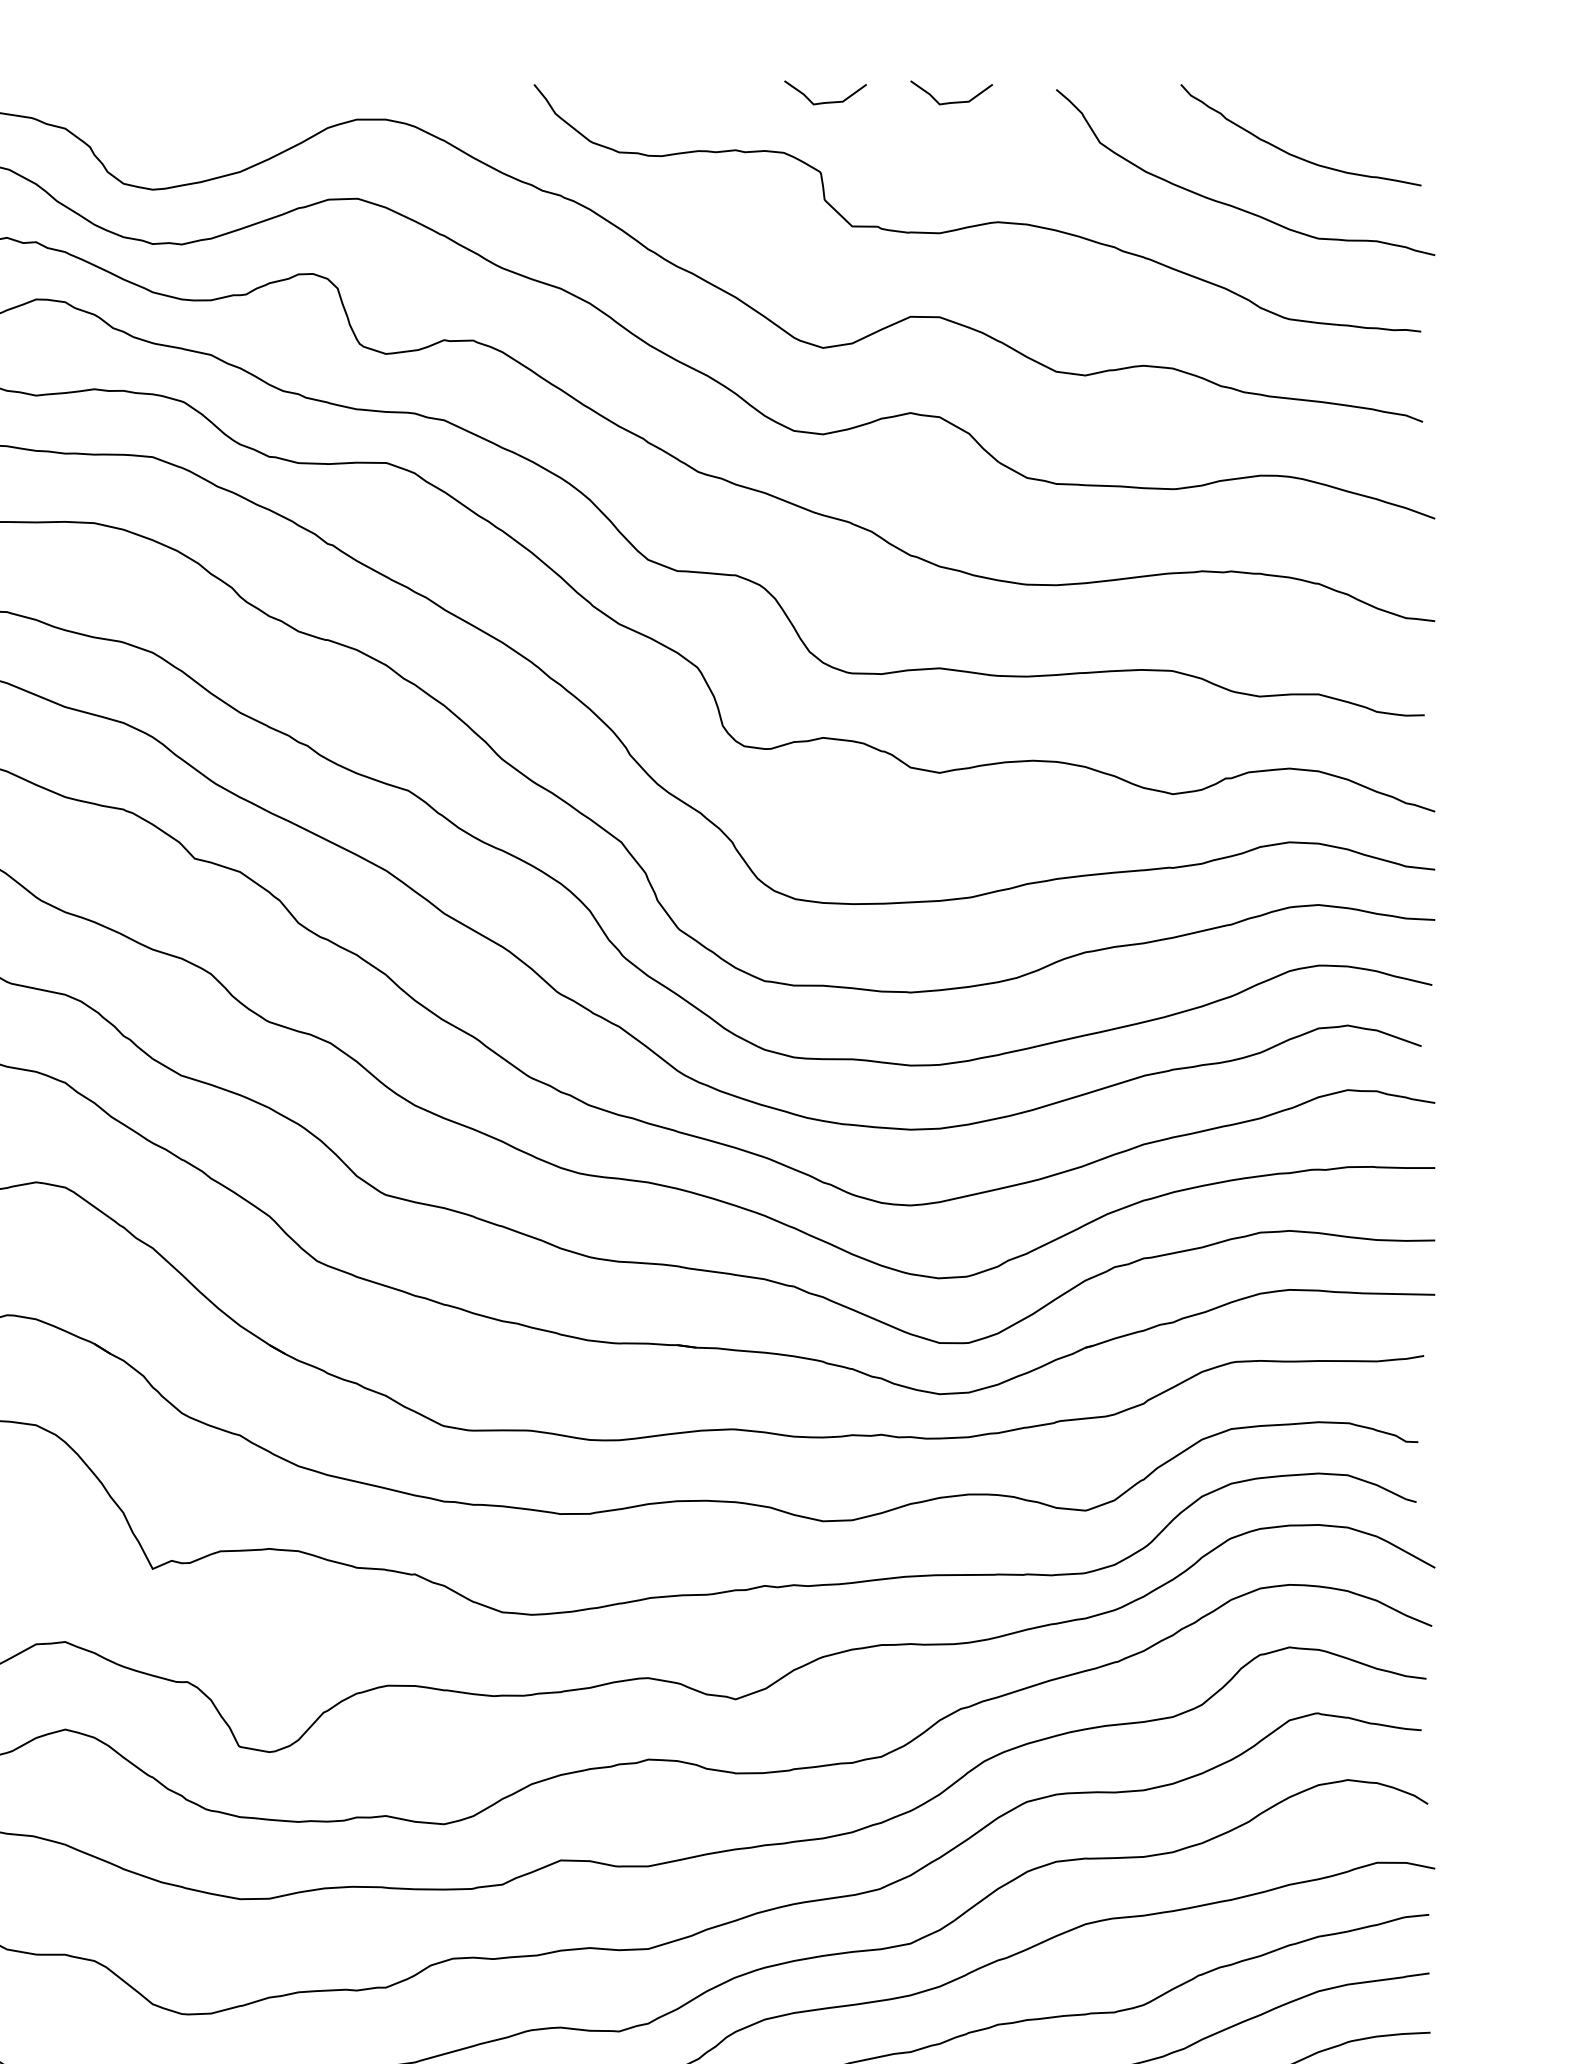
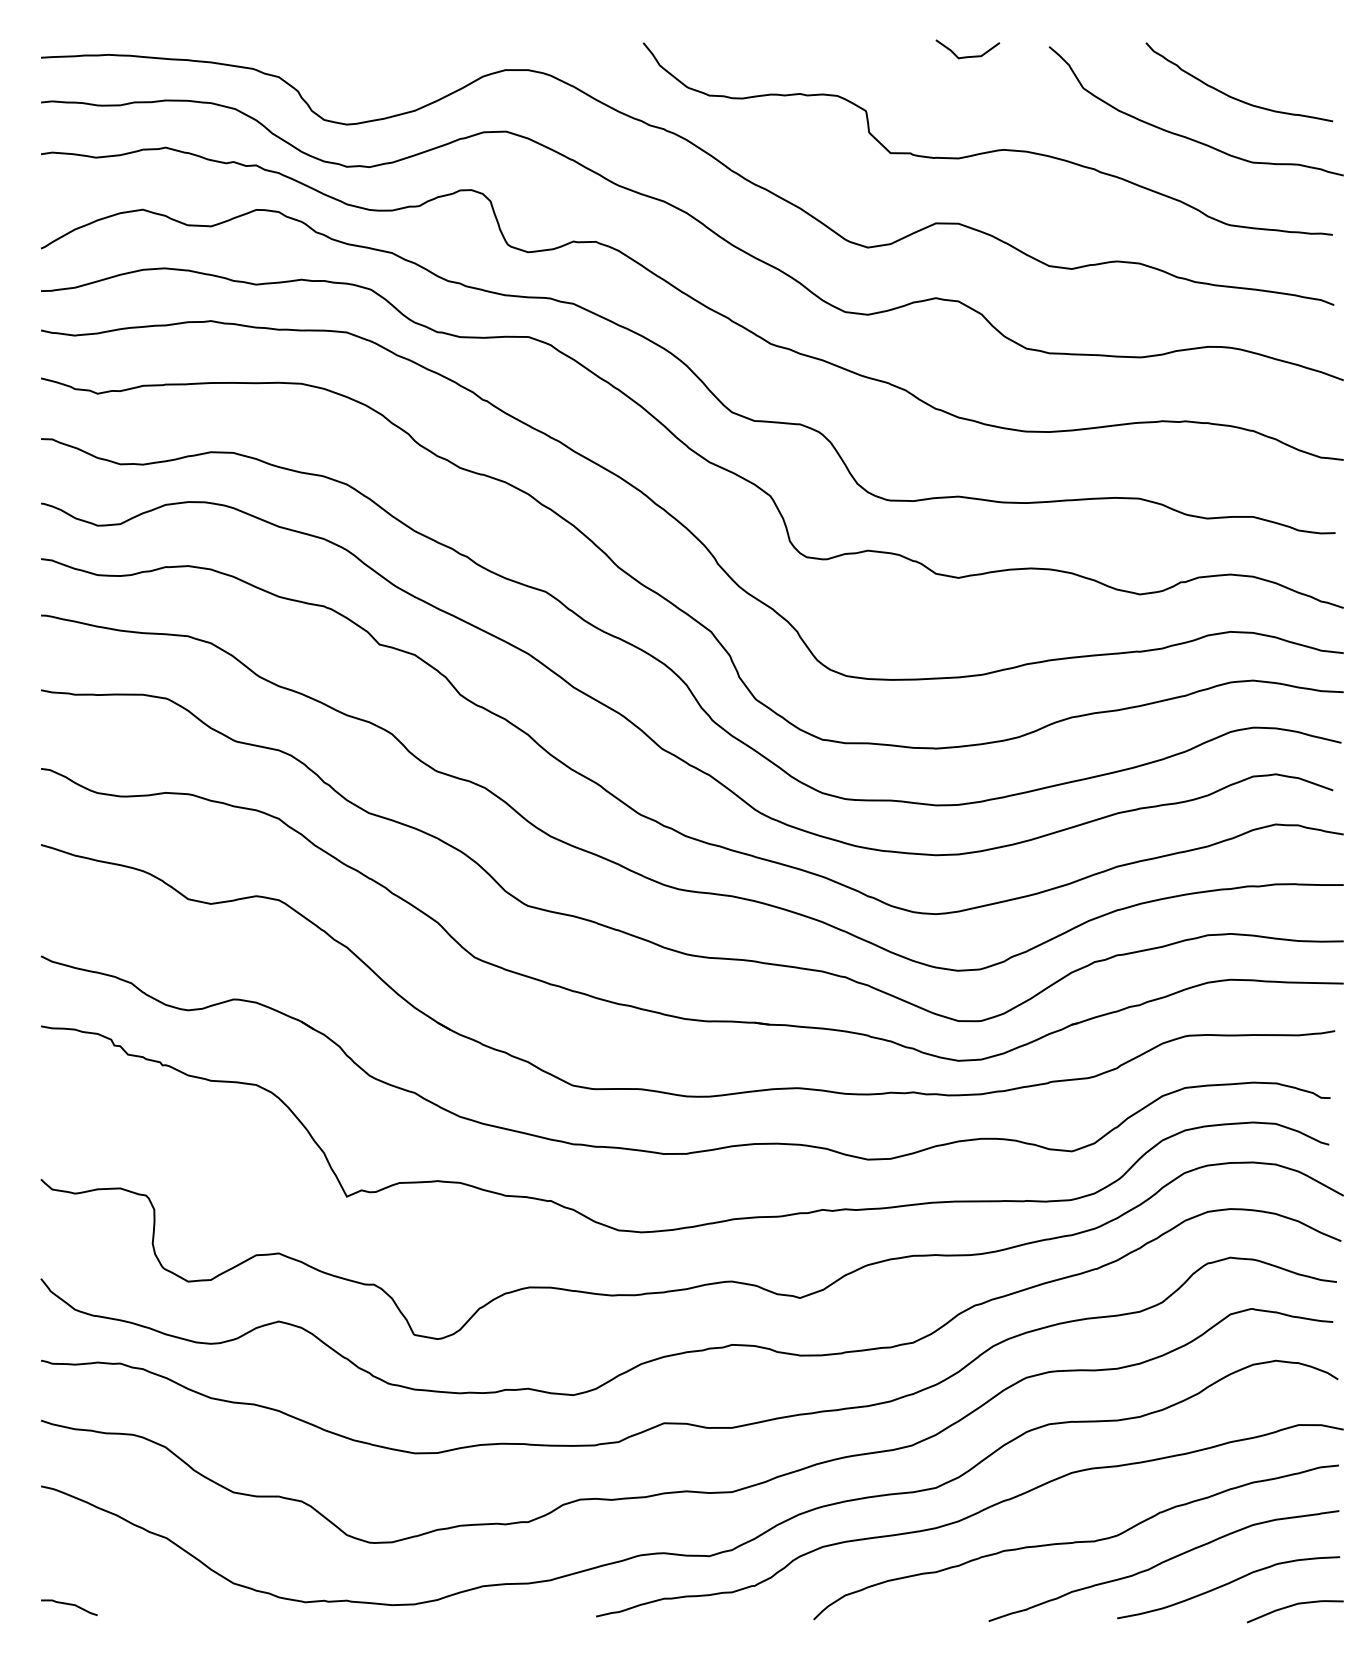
curve: (825, 102) -> (869, 56), removed

